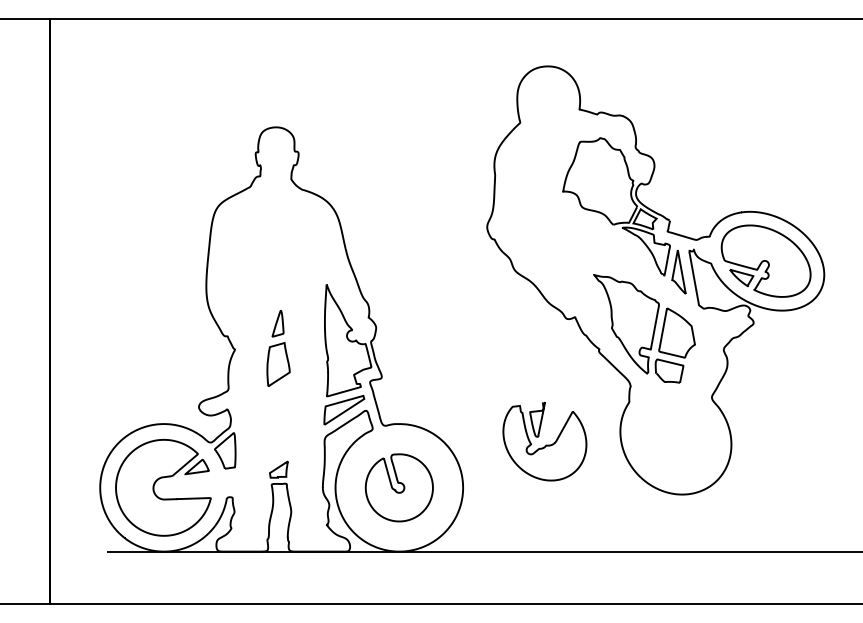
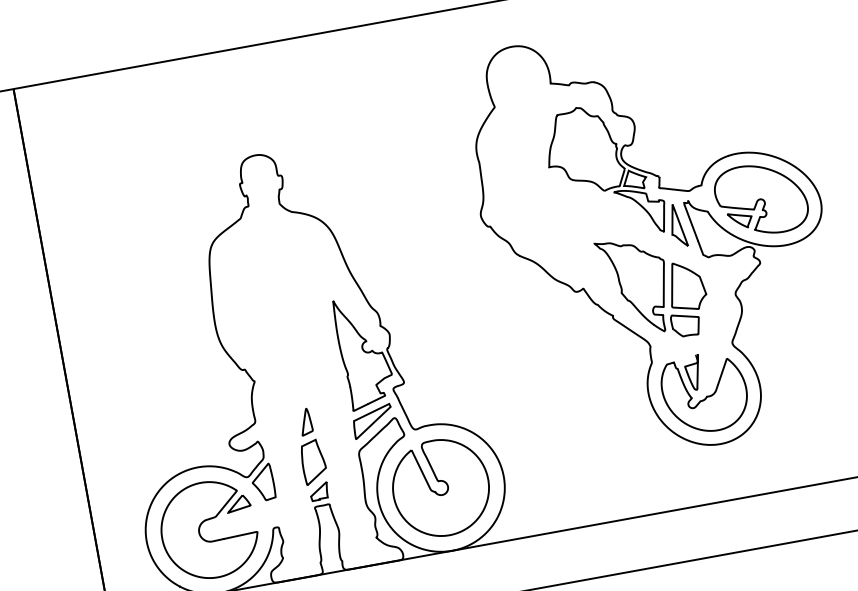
part: (278, 348) -> (310, 446), moved
part: (544, 441) -> (704, 393), moved
part: (399, 487) -> (441, 487), size x1.43

